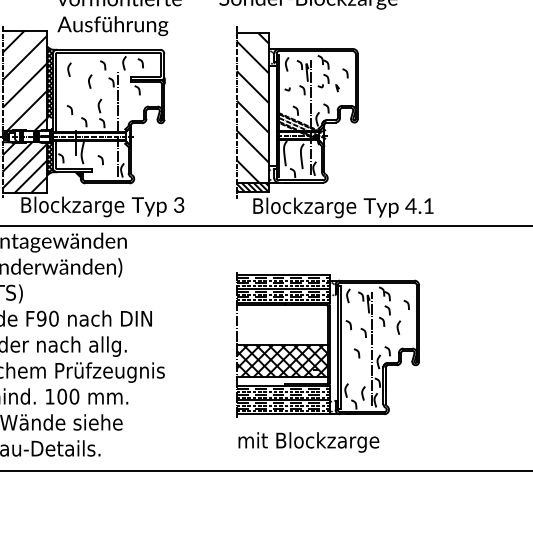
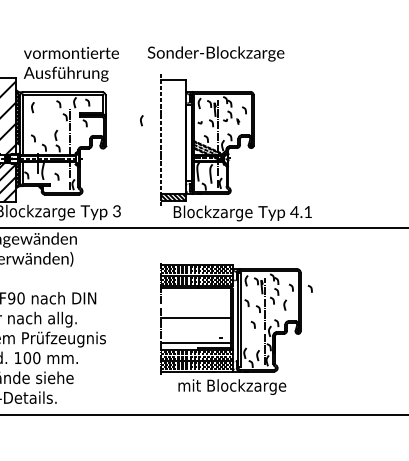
curve: (89, 81) -> (141, 120), moved
hatch: (252, 107) -> (173, 136), removed
curve: (430, 304) -> (309, 287), added
hatch: (281, 360) -> (195, 330), removed
text: (309, 441) -> (232, 386), moved

